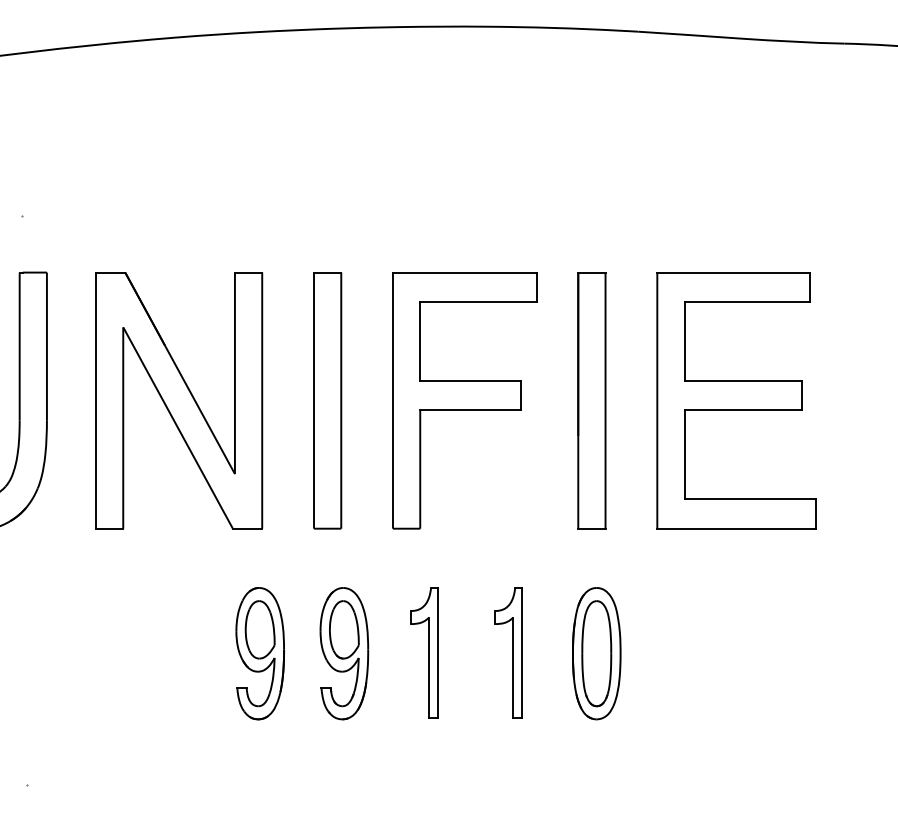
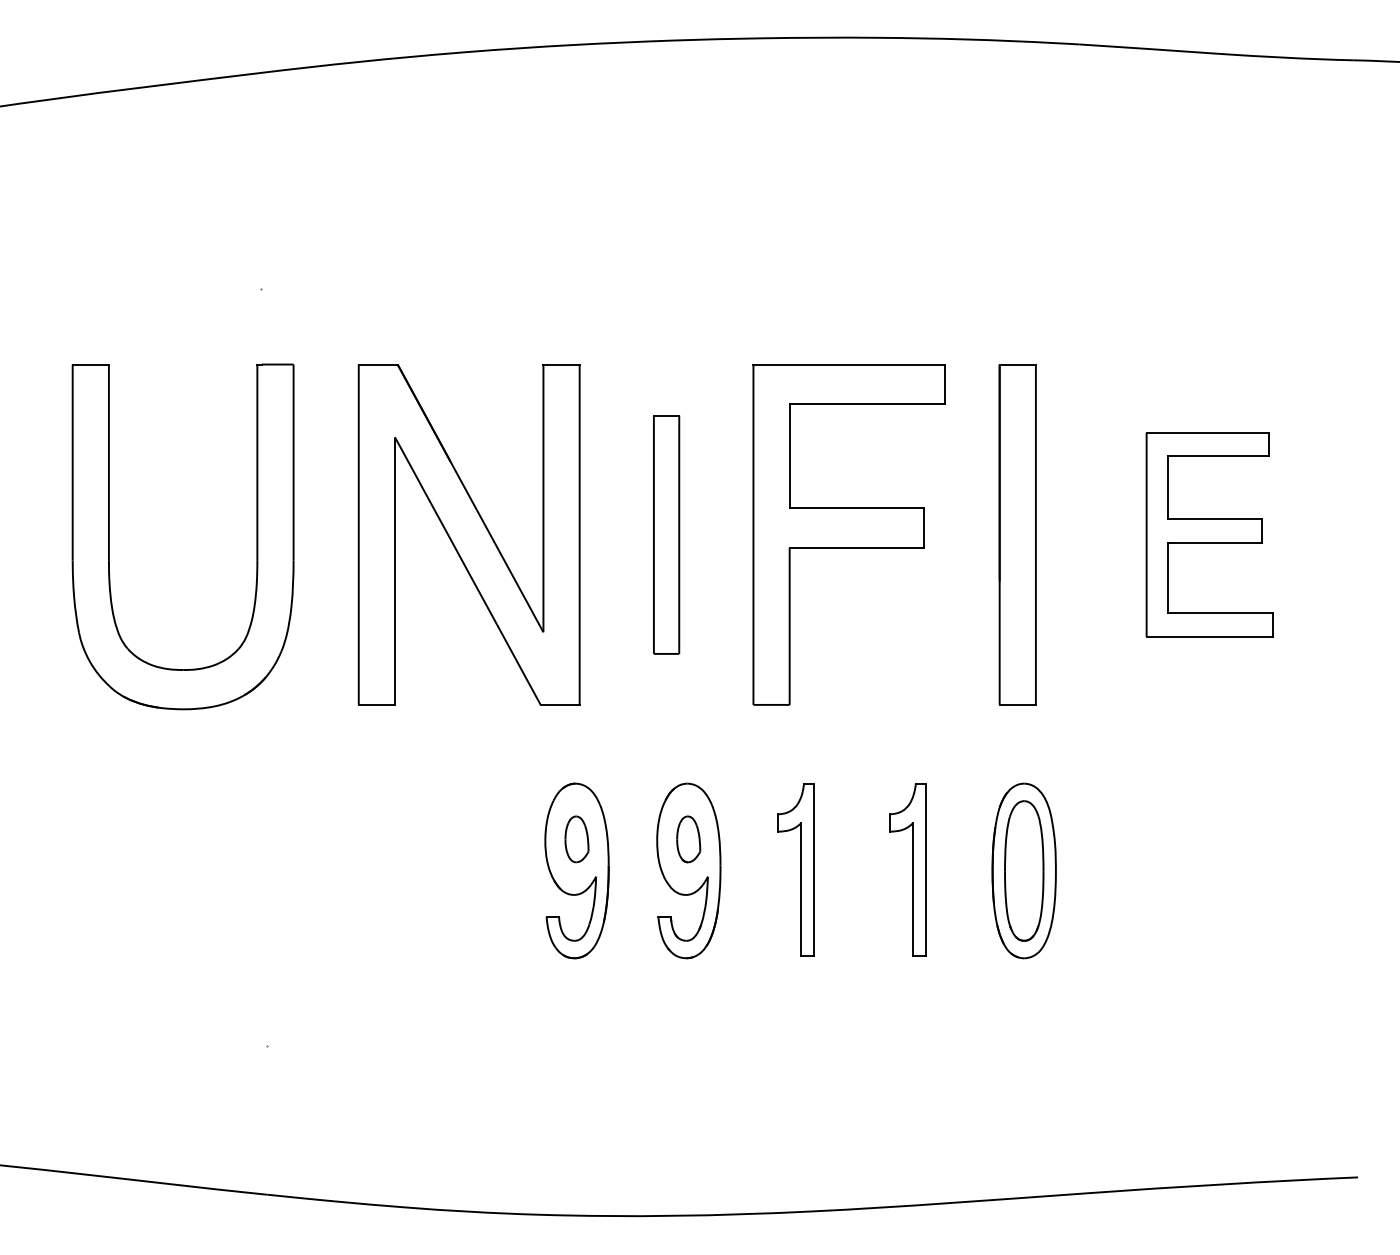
part: (327, 400) -> (666, 534), size x0.7
part: (736, 400) -> (1209, 534), size x0.6
part: (259, 629) -> (576, 839), size x0.6
part: (344, 629) -> (688, 839), size x0.6

